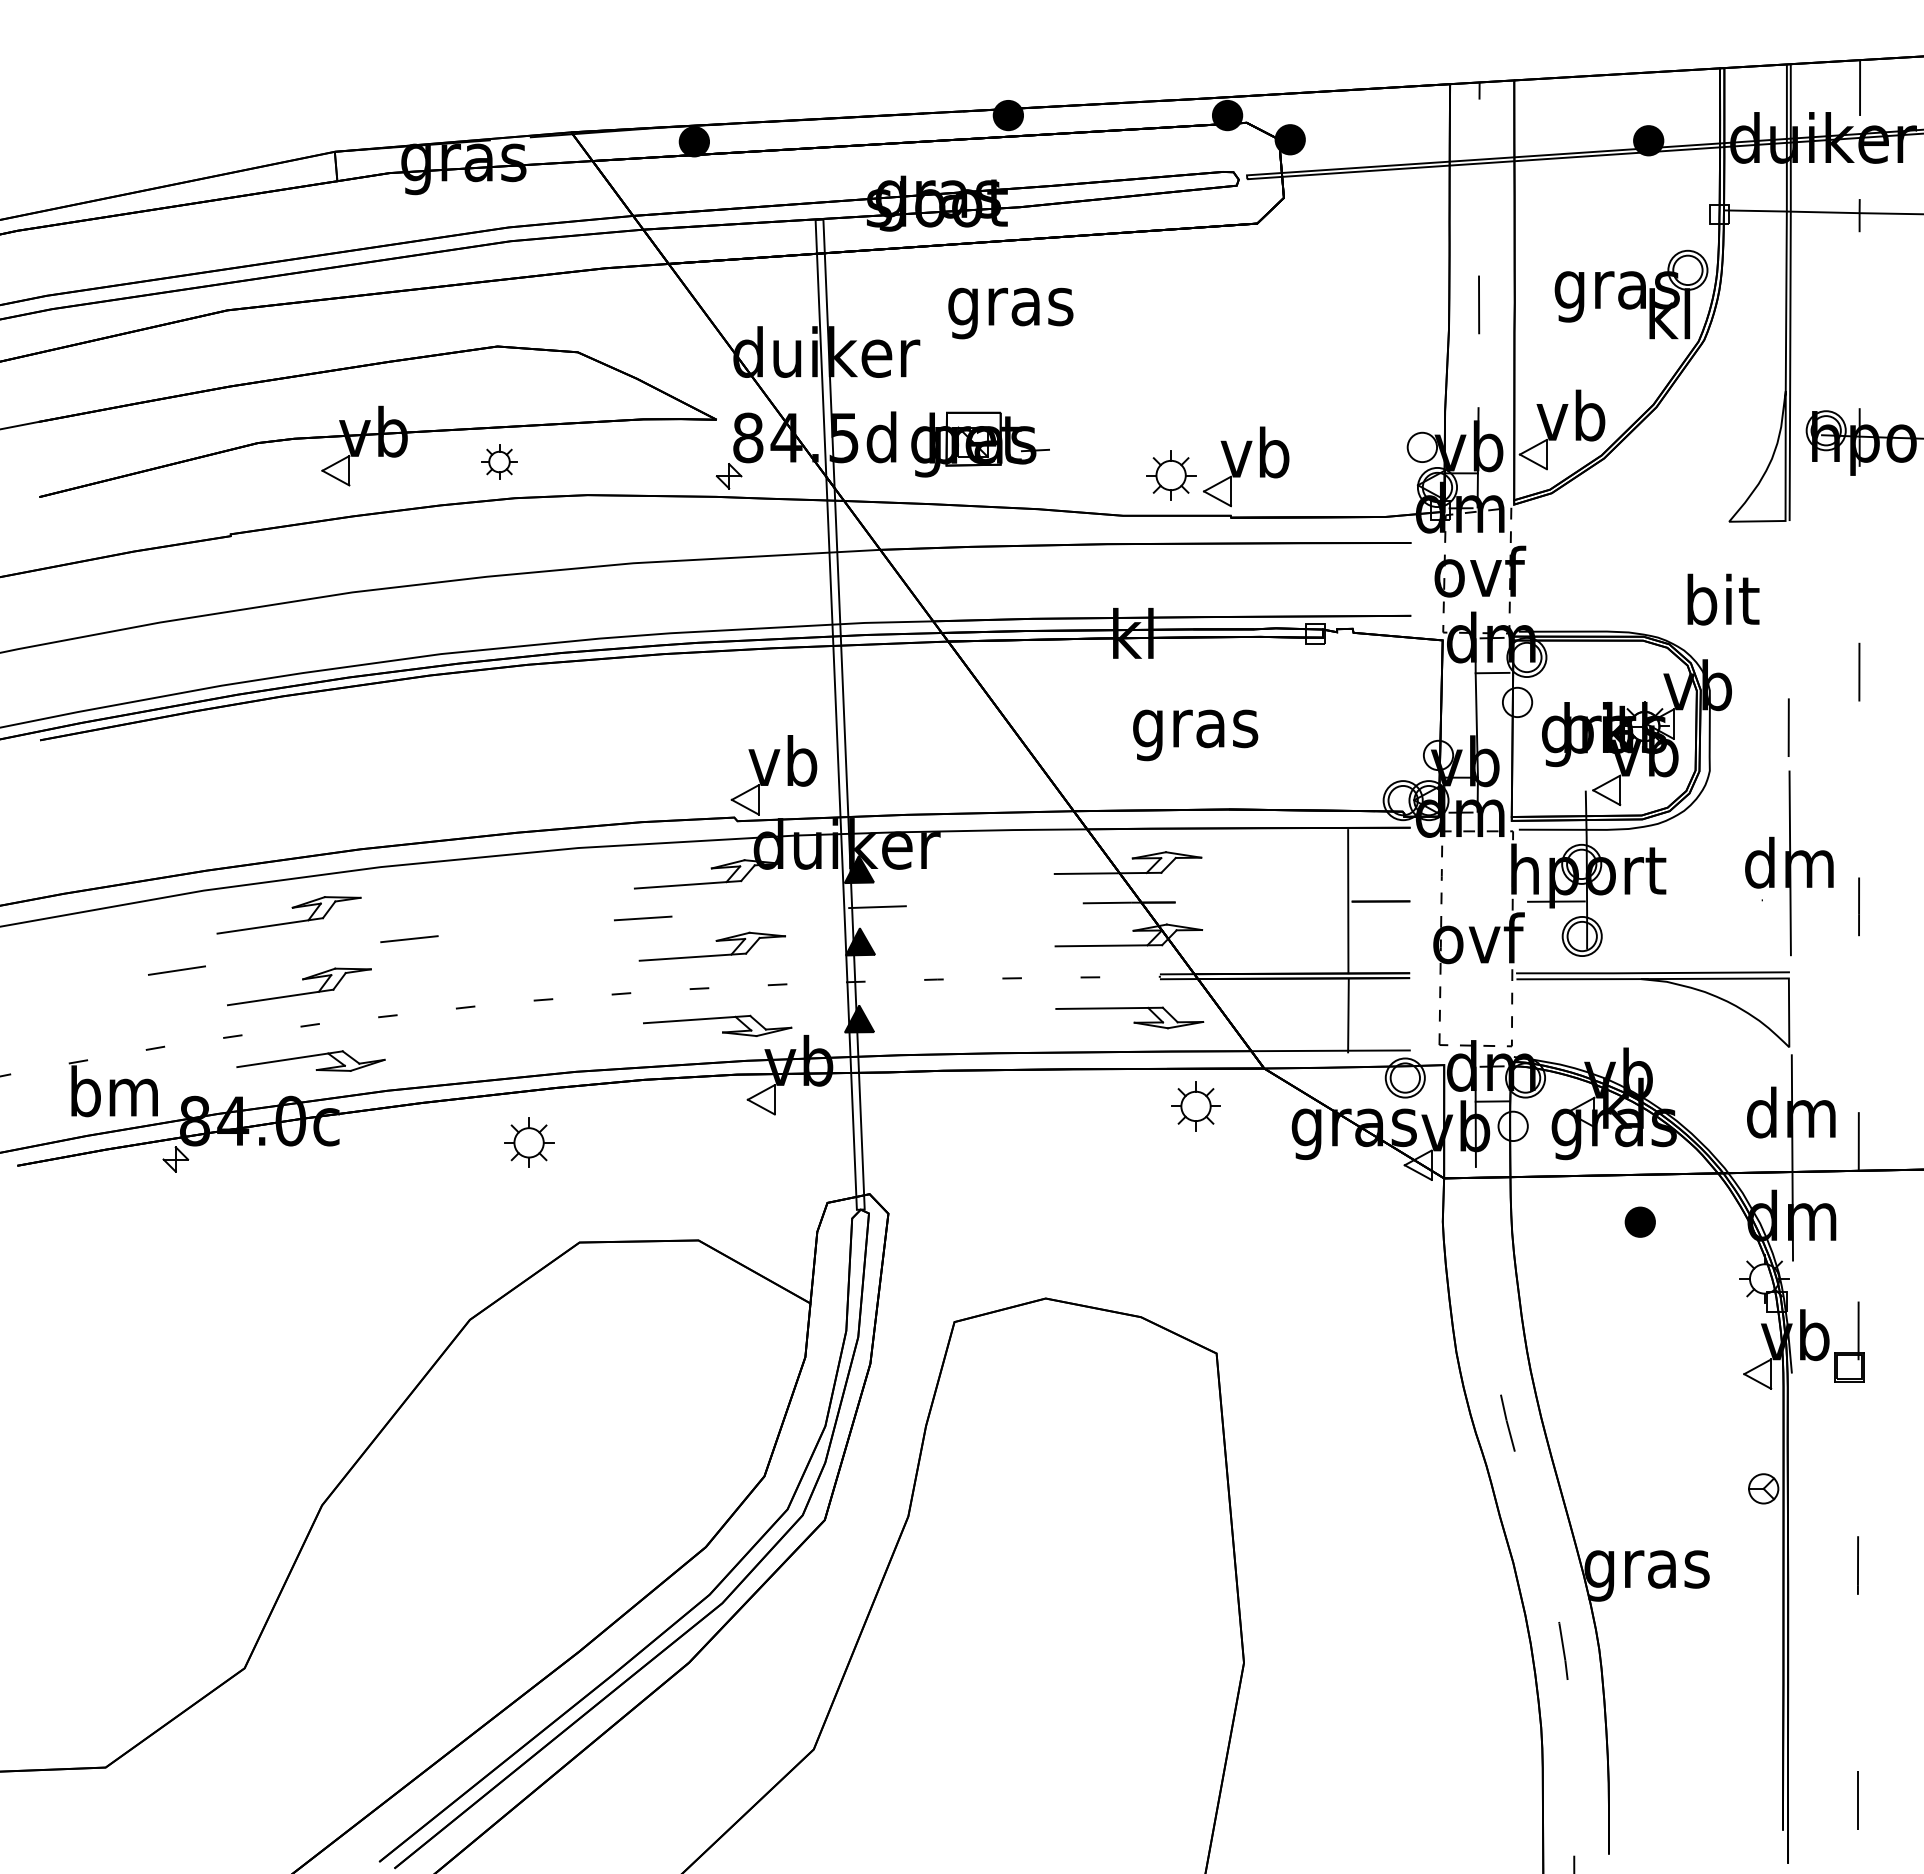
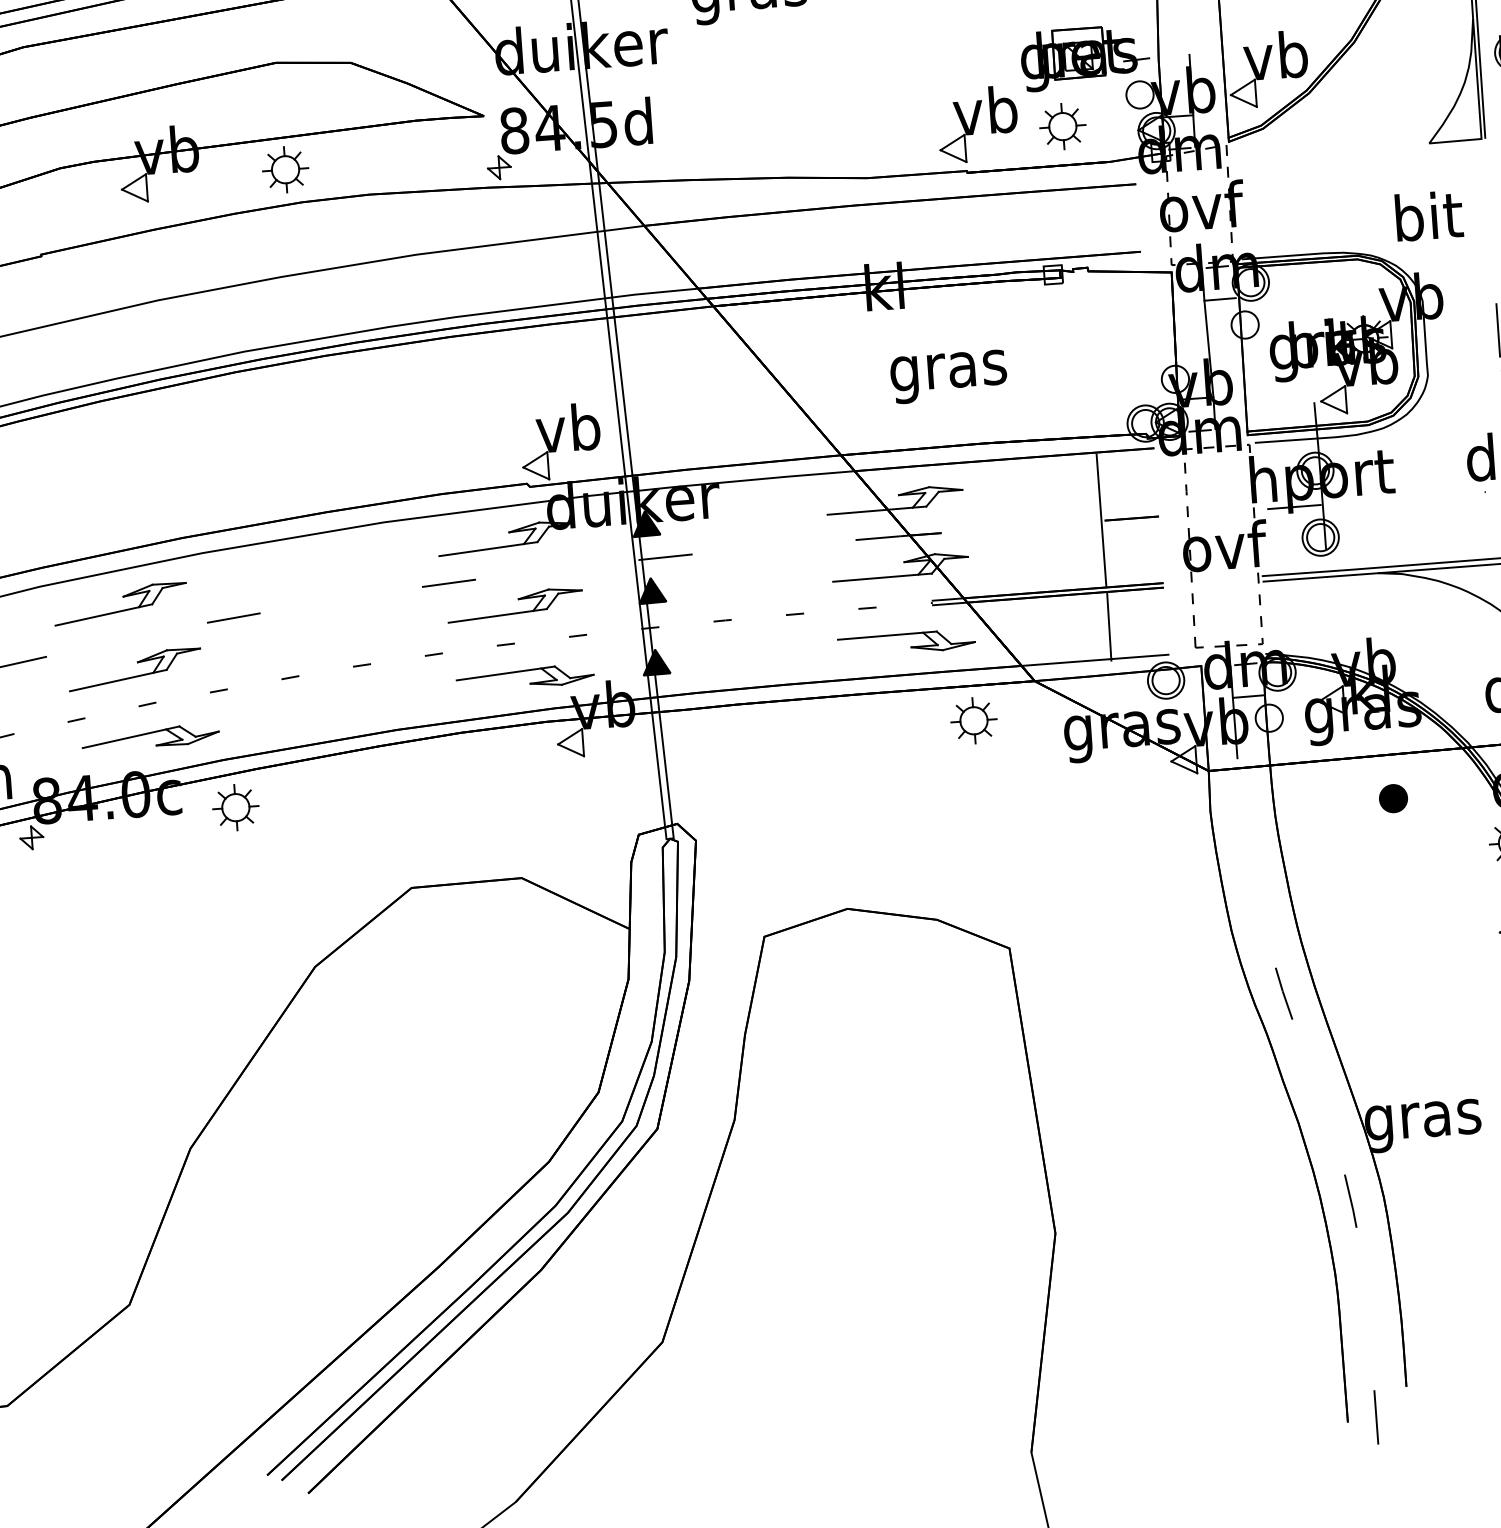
part: (980, 444) -> (1085, 57), moved
part: (499, 461) -> (285, 169), size x1.43
part: (1171, 475) -> (1063, 126), moved
part: (529, 1142) -> (236, 807), moved

